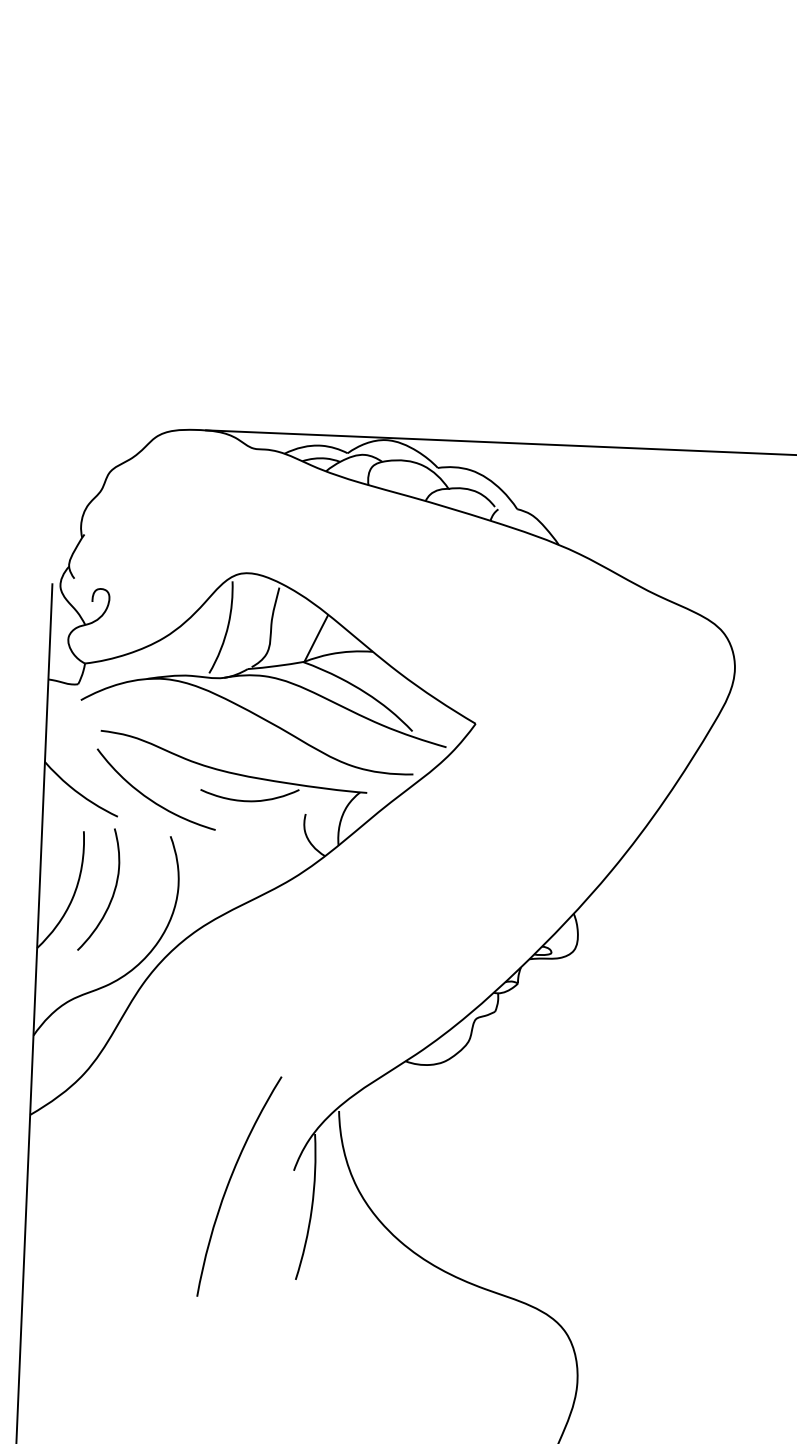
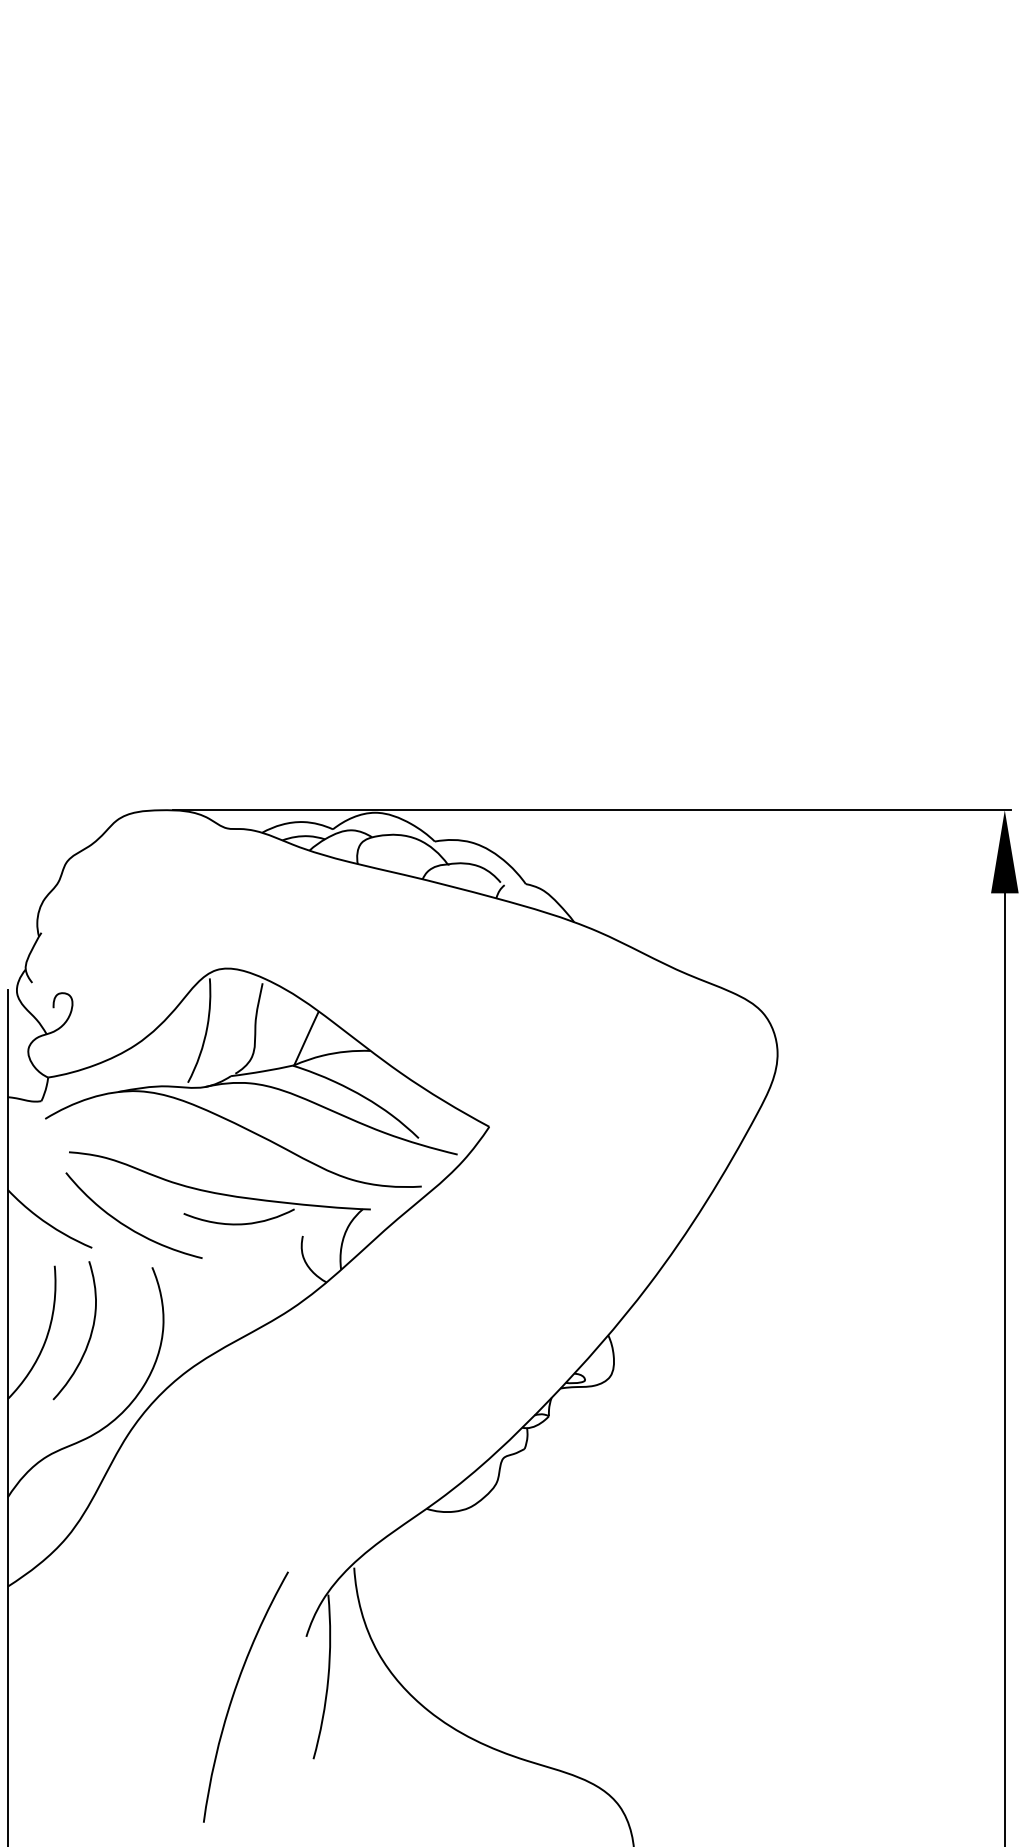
curve: (230, 1182) -> (235, 1692), moved

